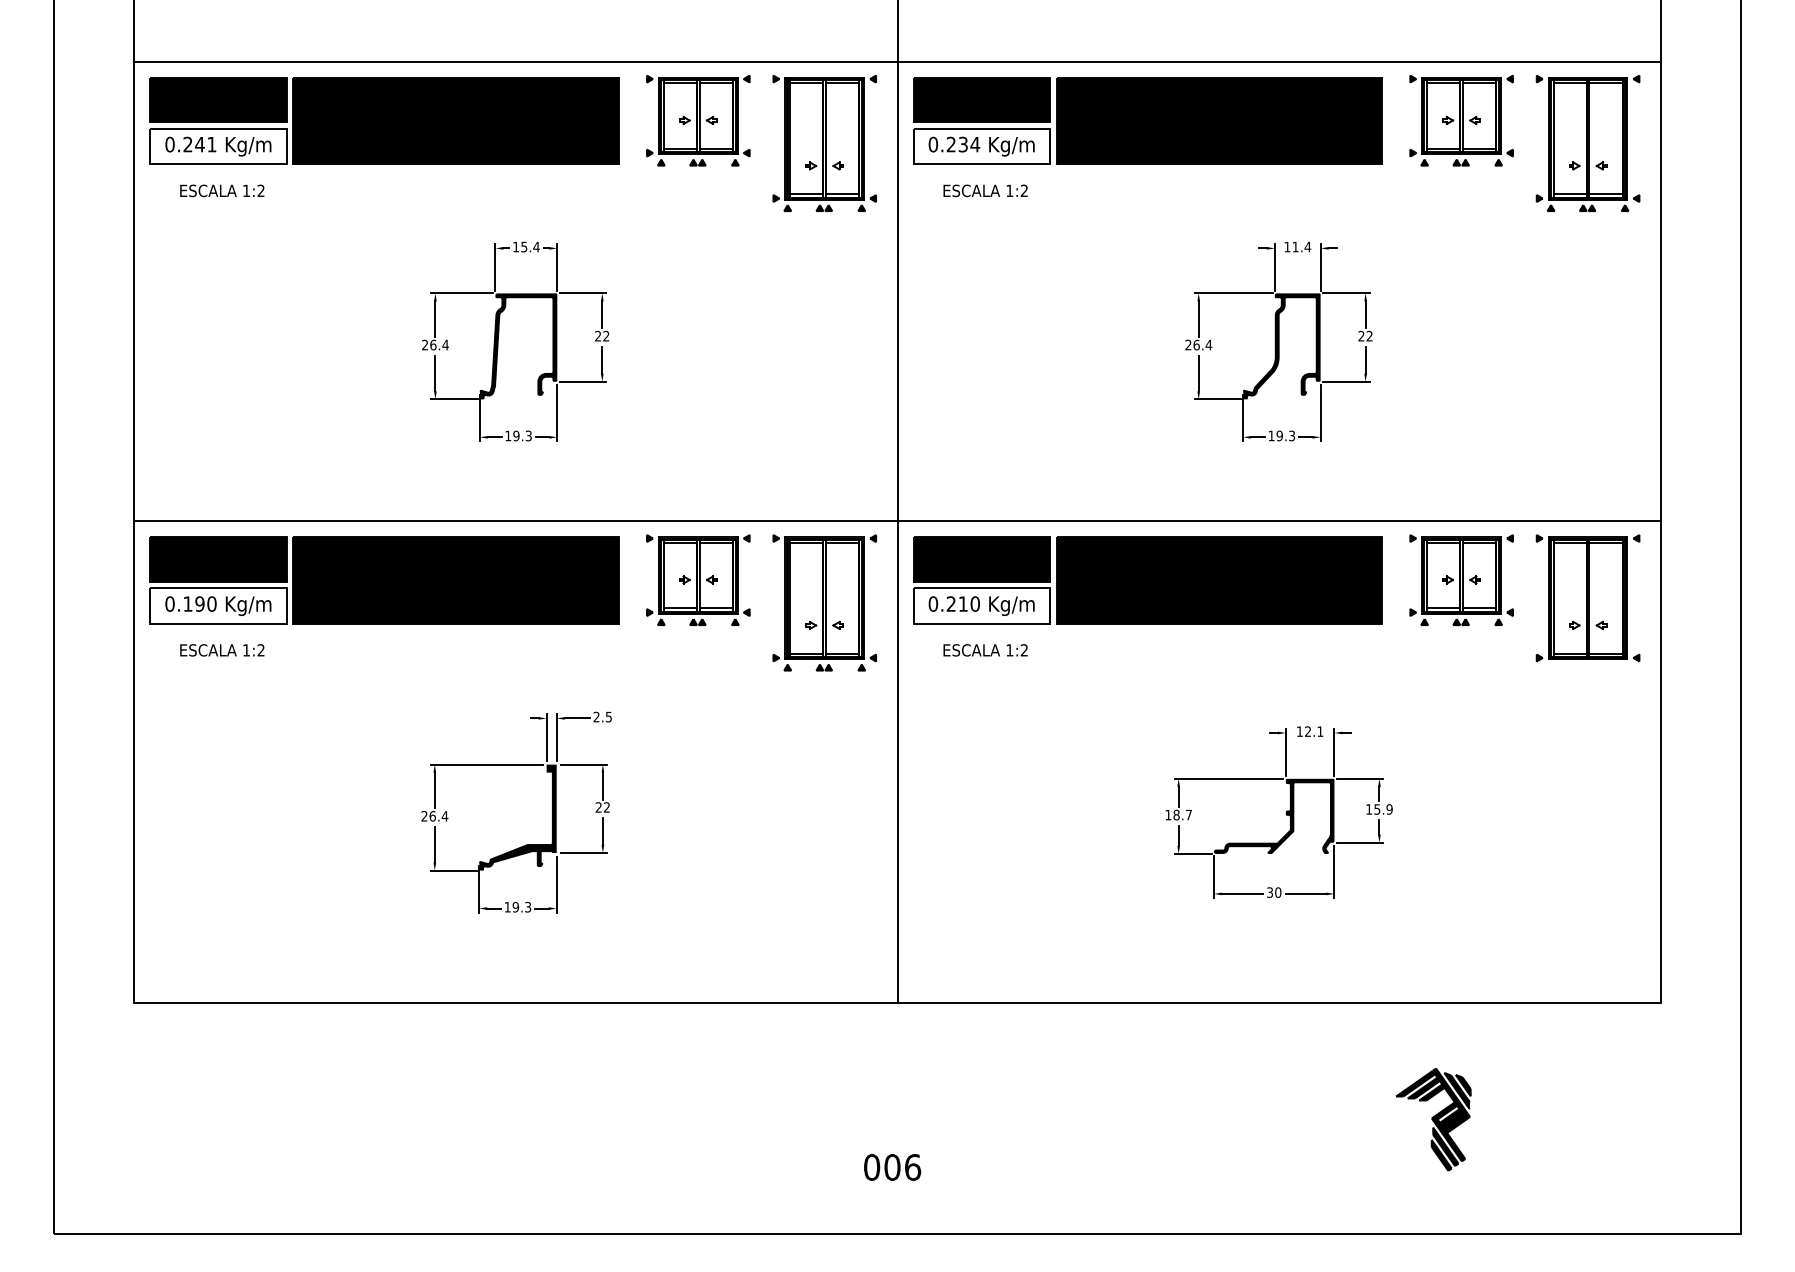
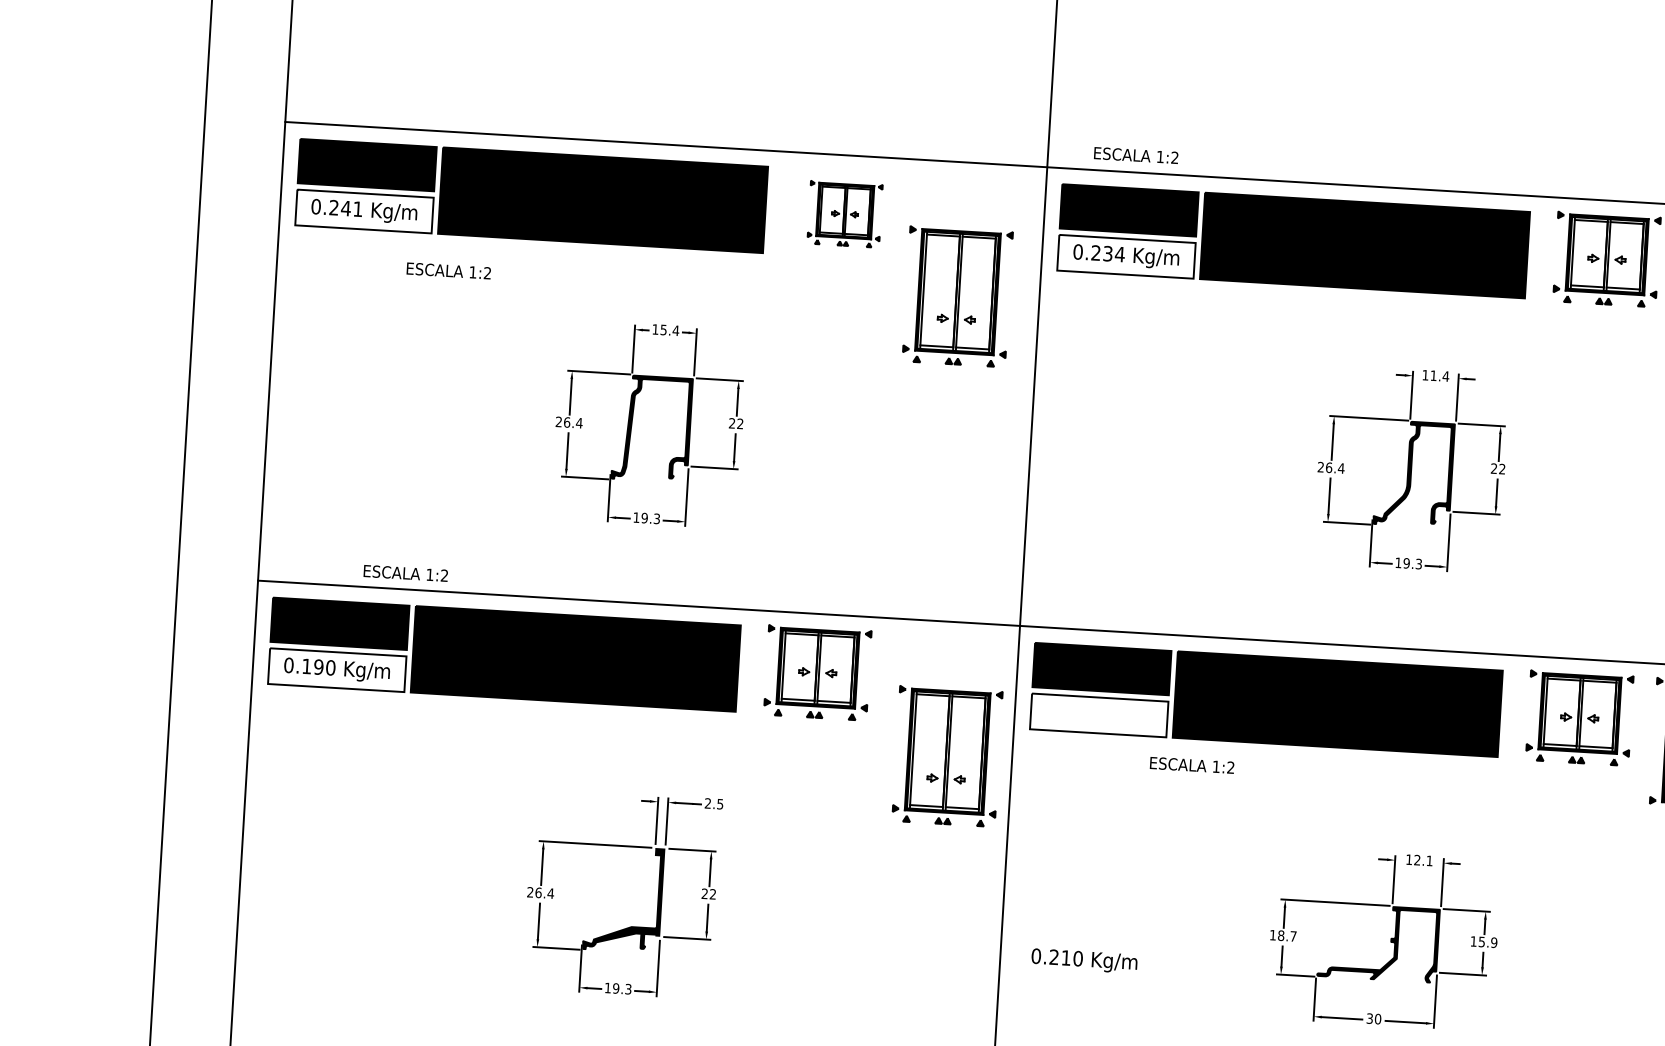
part: (698, 120) -> (845, 214), size x0.7
part: (824, 143) -> (957, 296), moved
text: (222, 190) -> (449, 270), moved
text: (985, 190) -> (1136, 155), moved
part: (824, 602) -> (947, 756), moved
text: (981, 605) -> (1084, 960), moved
text: (222, 650) -> (406, 573), moved
text: (985, 650) -> (1192, 765), moved

